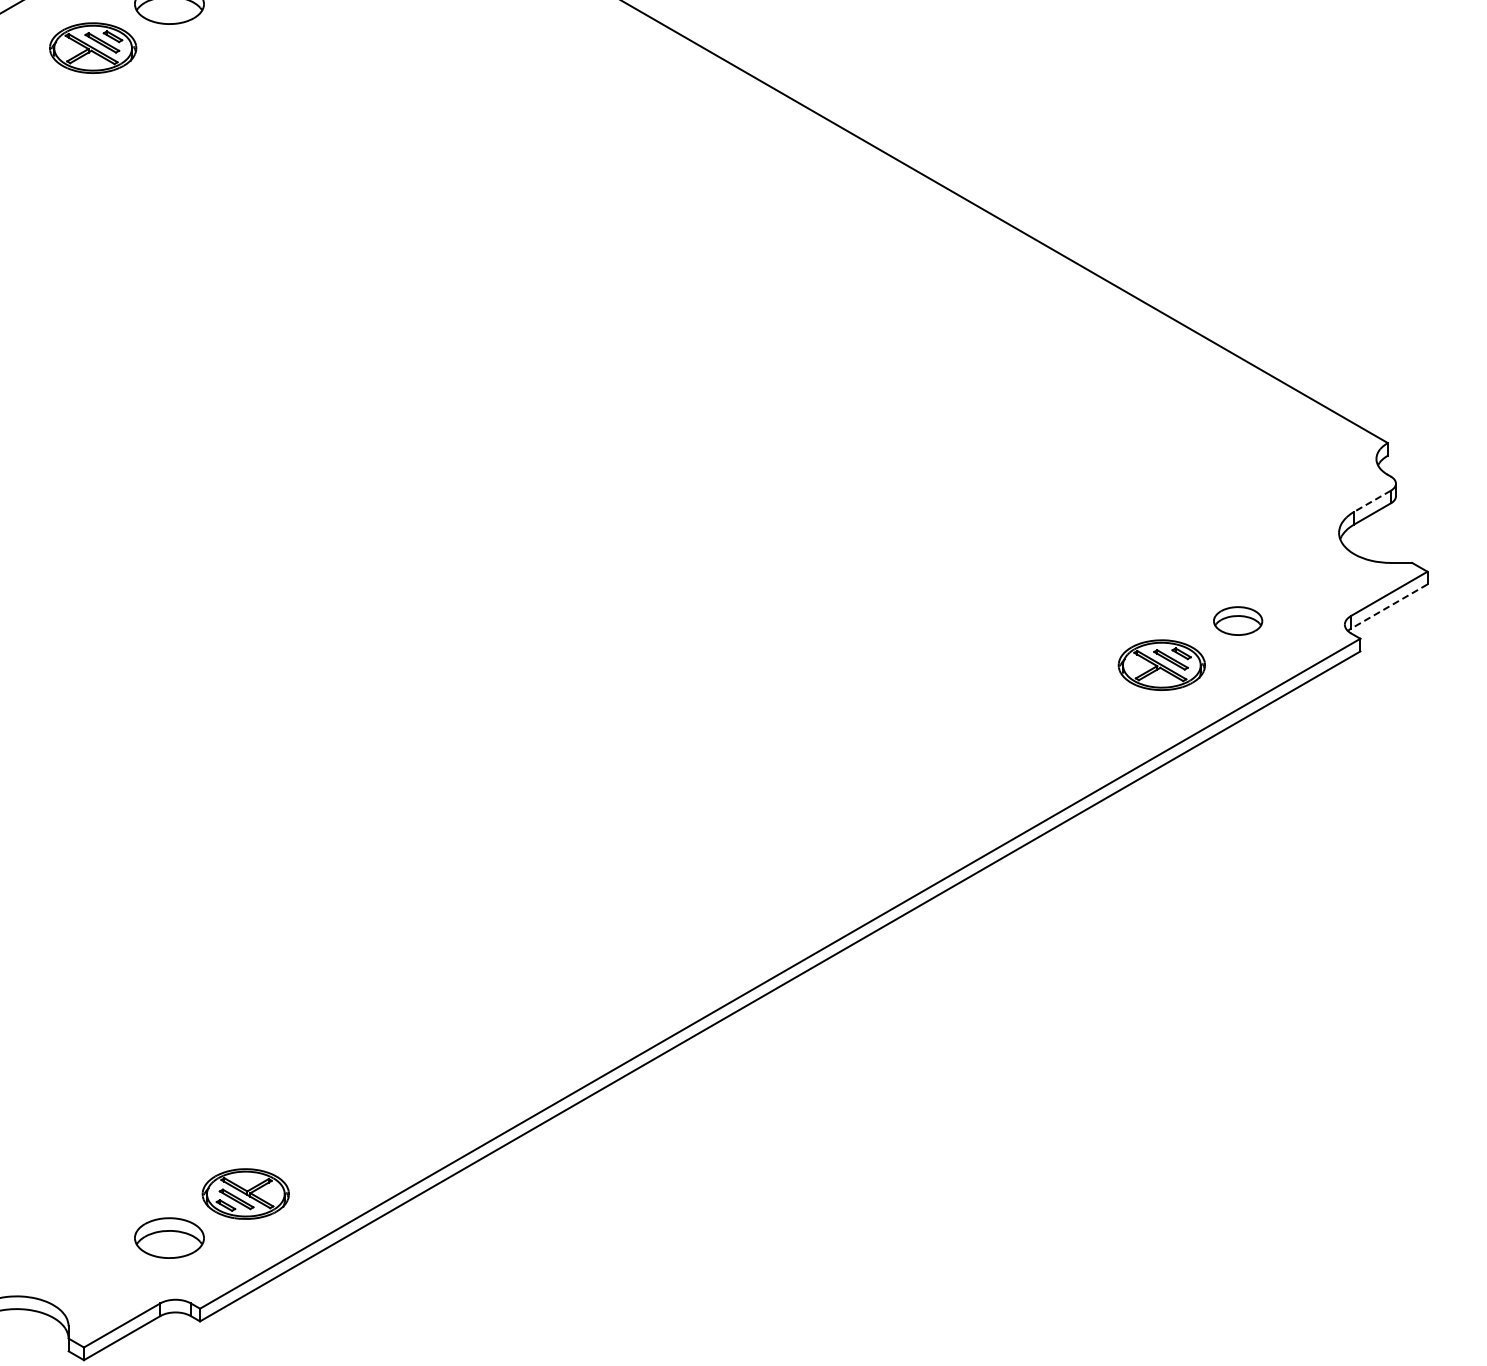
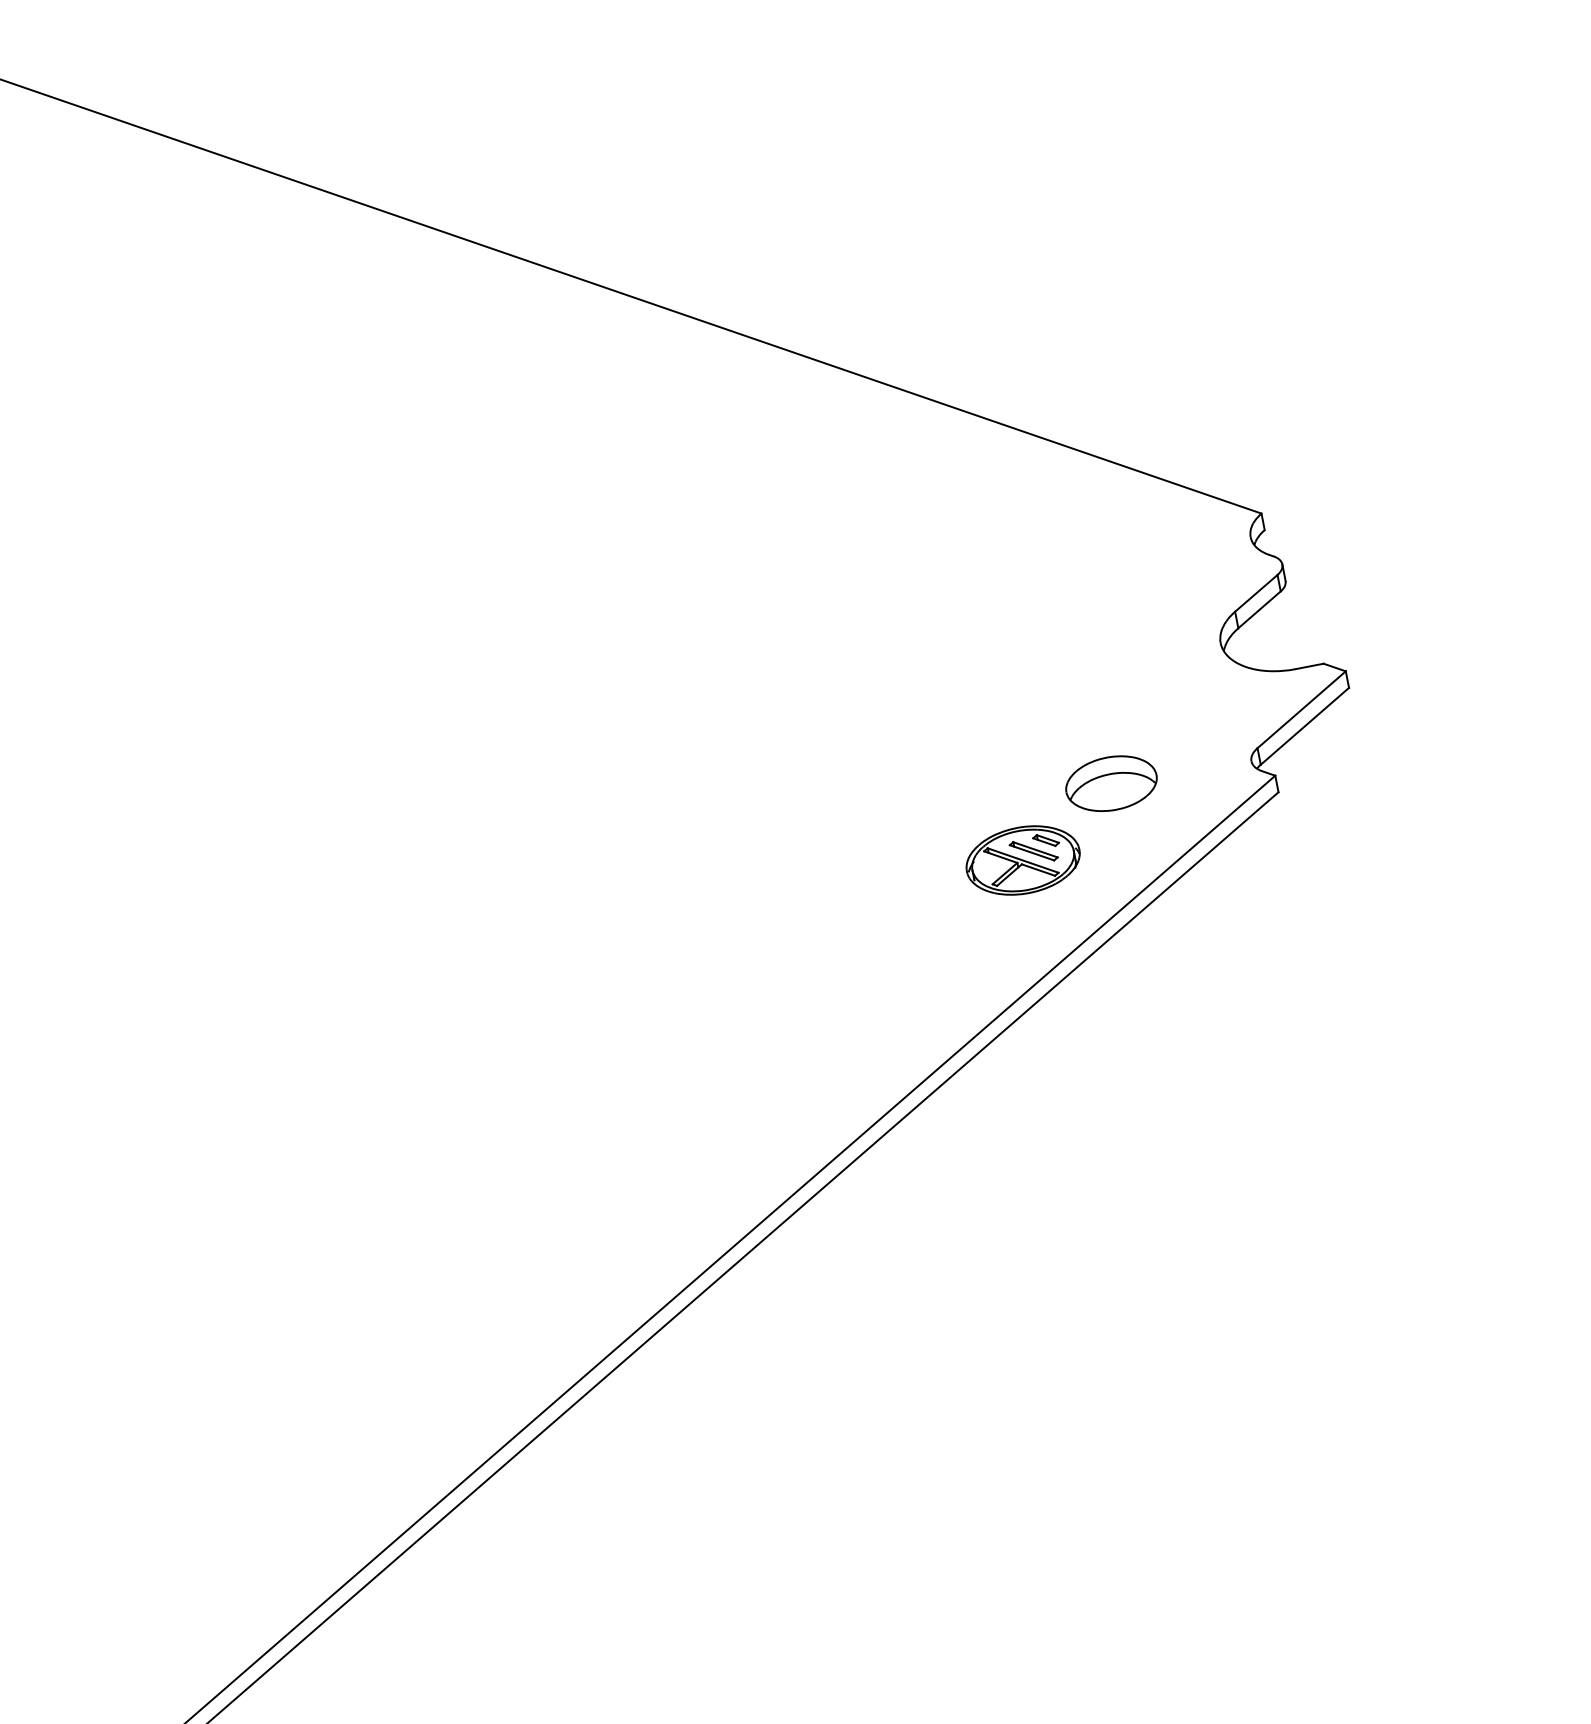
line: (1372, 501) -> (1256, 593), dashed -> solid
line: (1388, 606) -> (1303, 726), dashed -> solid
part: (1237, 620) -> (1110, 783), size x1.43

